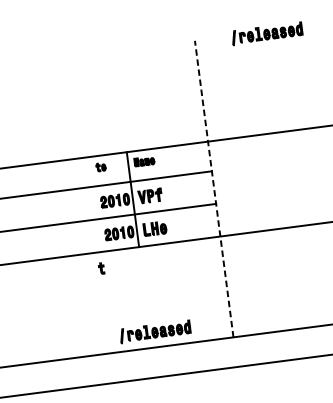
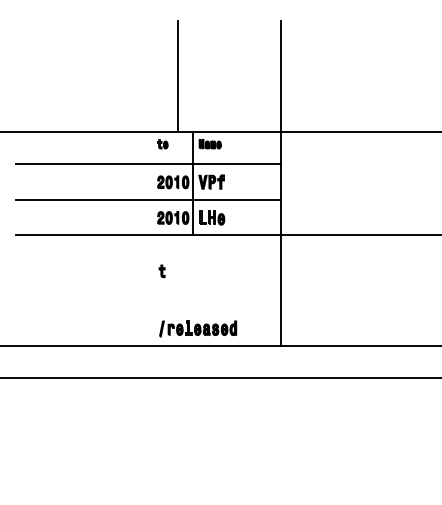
part: (267, 33) -> (360, 23), removed
line: (106, 103) -> (177, 76), added
line: (214, 189) -> (281, 183), dashed -> solid
part: (100, 268) -> (161, 271), moved

